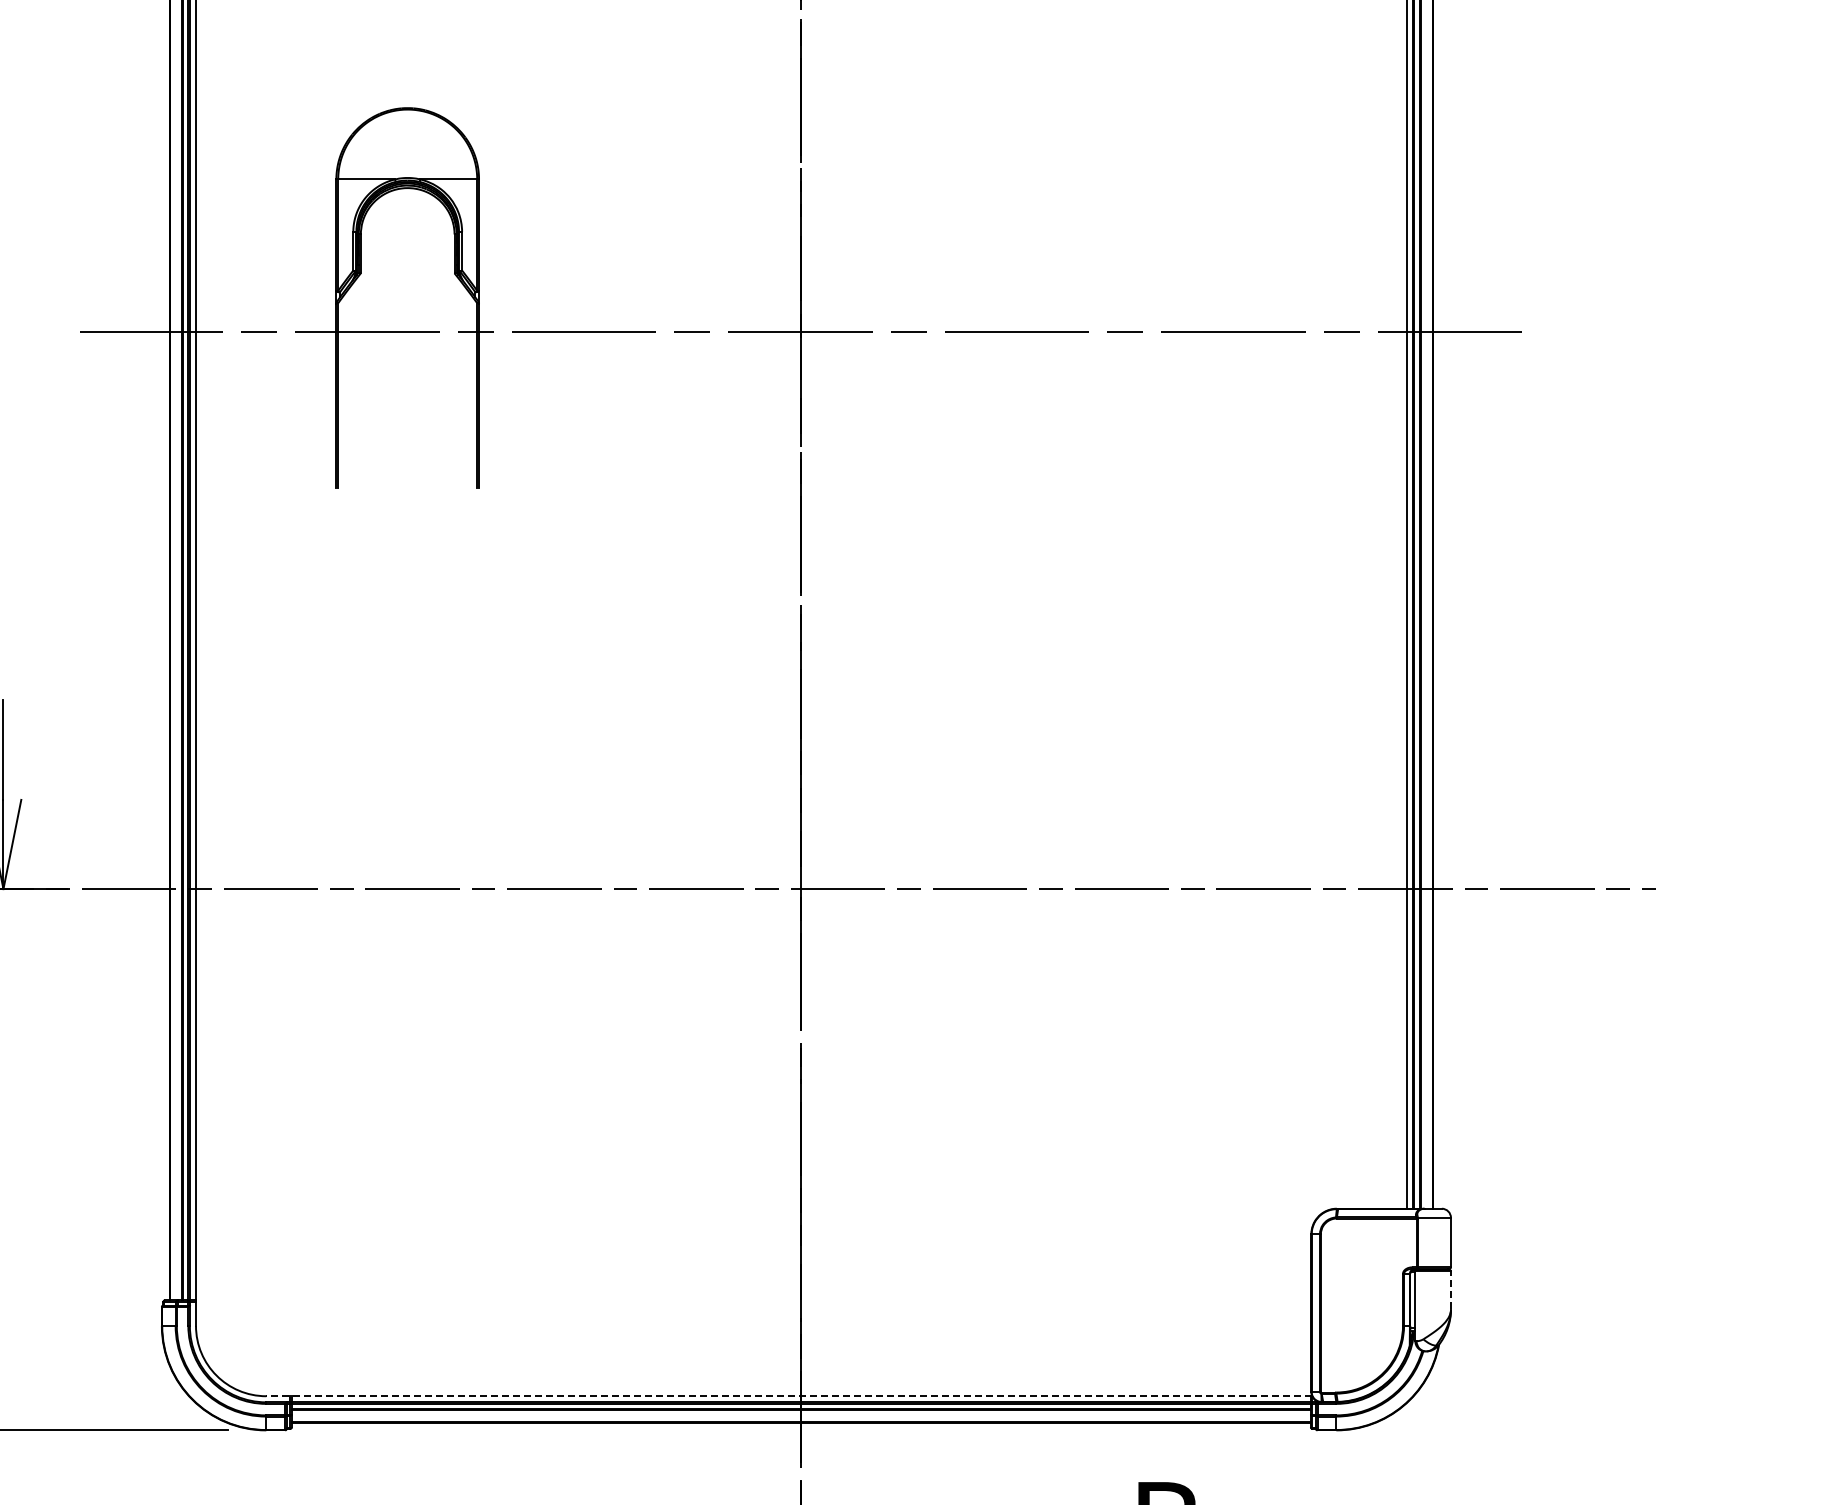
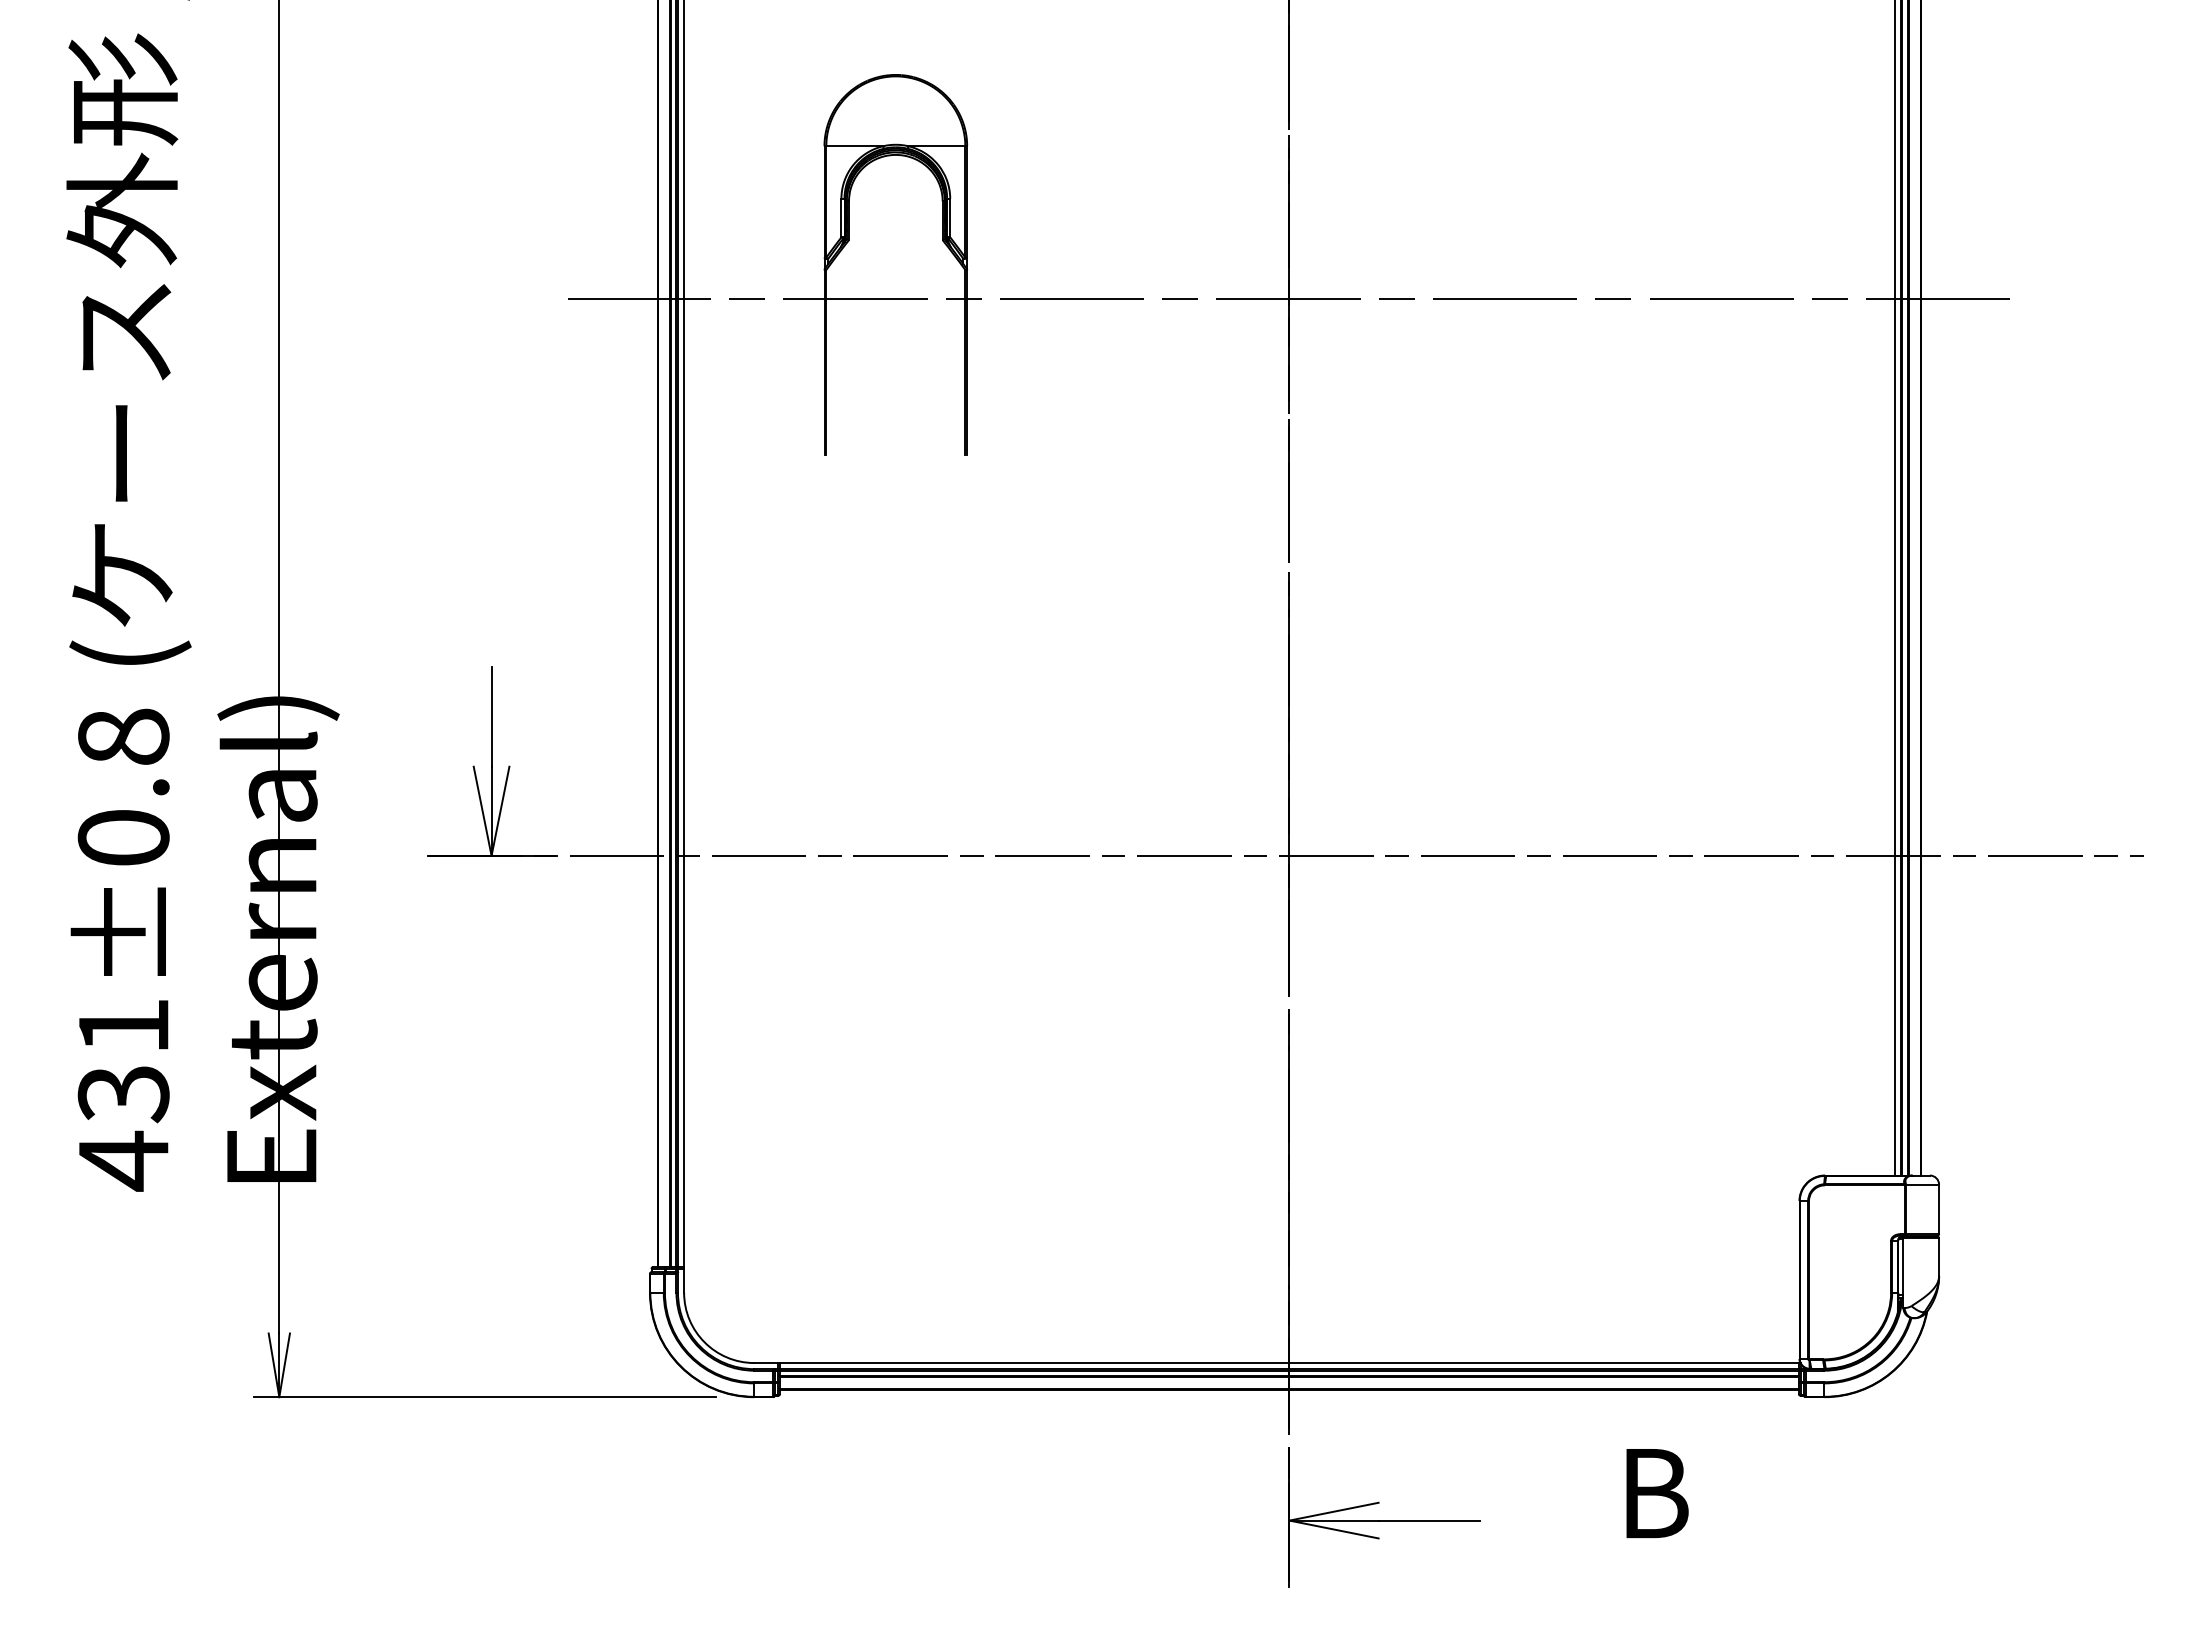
line: (1451, 1290) -> (1939, 1257), dashed -> solid
line: (789, 1396) -> (1277, 1363), dashed -> solid

